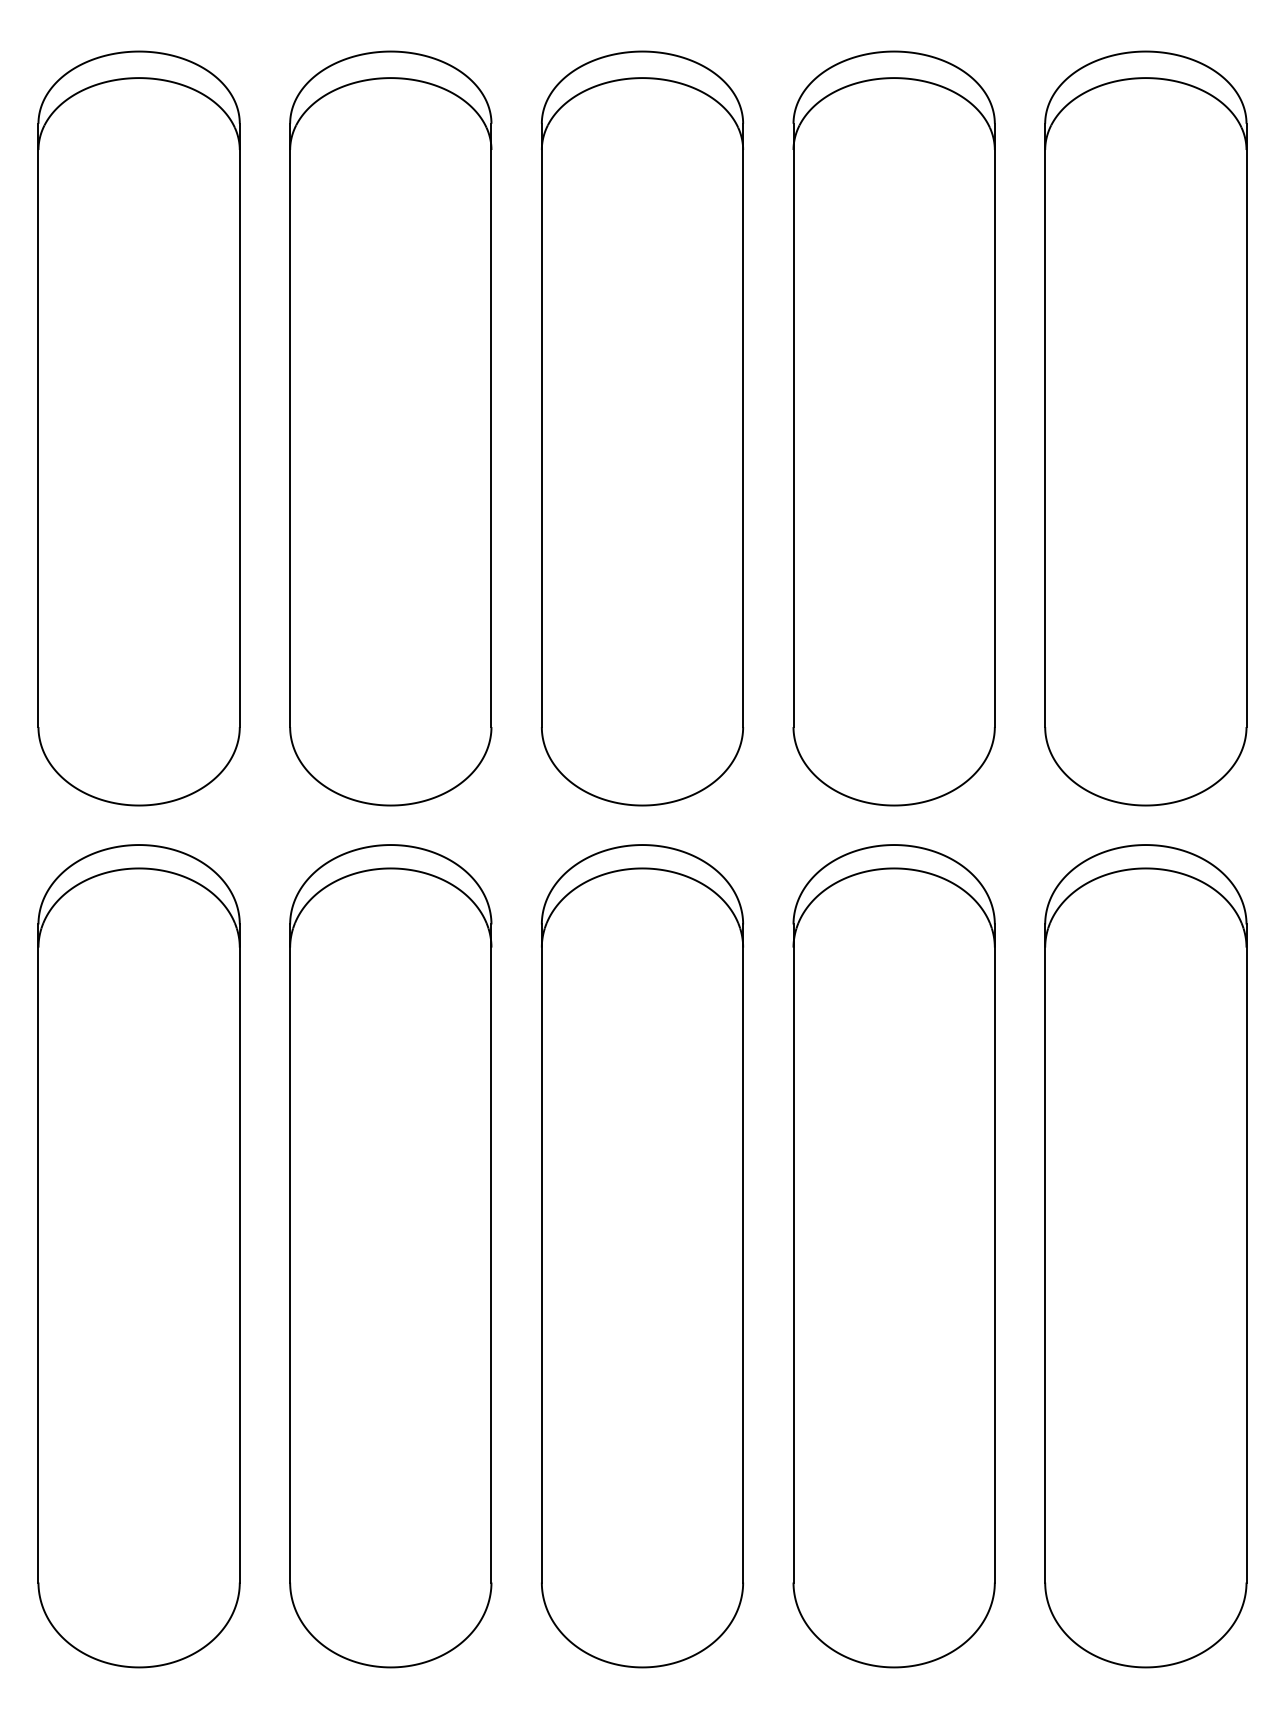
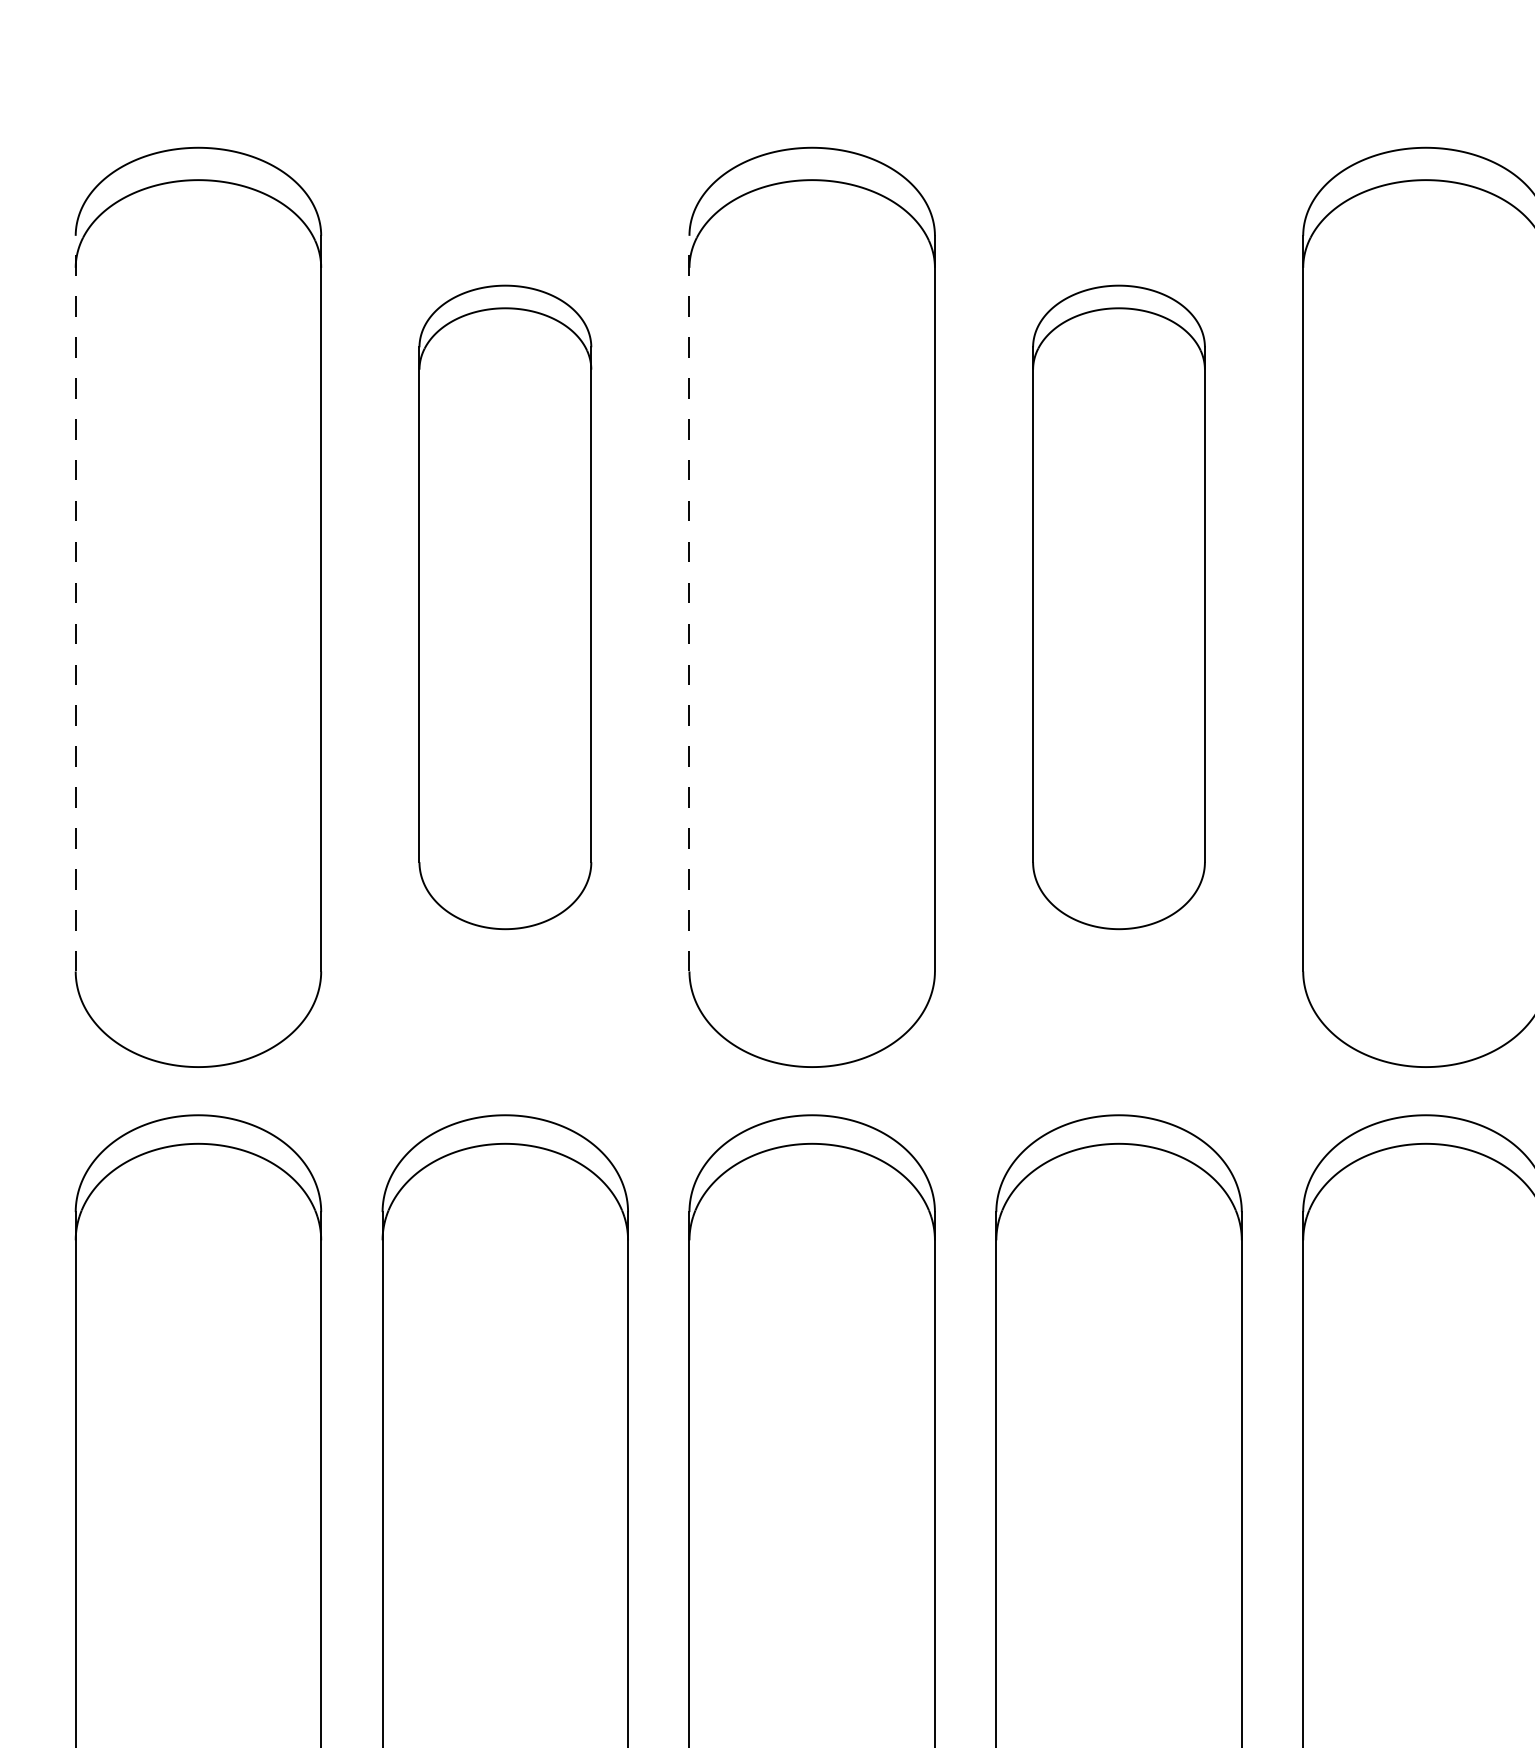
line: (38, 425) -> (75, 603), solid -> dashed
line: (541, 425) -> (689, 603), solid -> dashed
part: (390, 428) -> (504, 607), size x0.7
part: (893, 428) -> (1118, 607), size x0.7

